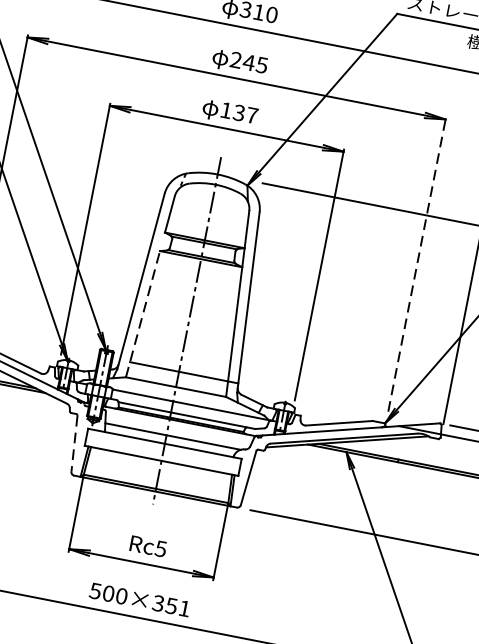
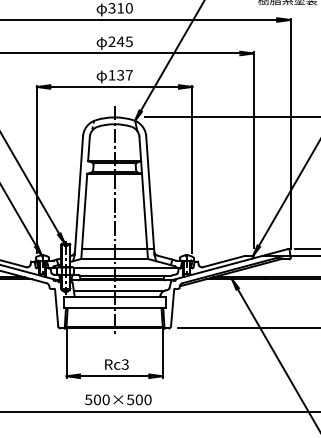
line: (416, 265) -> (253, 150), dashed -> solid
line: (143, 314) -> (84, 216), dashed -> solid
line: (74, 444) -> (56, 308), dashed -> solid
text: (161, 548) -> (125, 364), Rc5 -> Rc3
text: (171, 605) -> (139, 399), 500×351 -> 500×500

